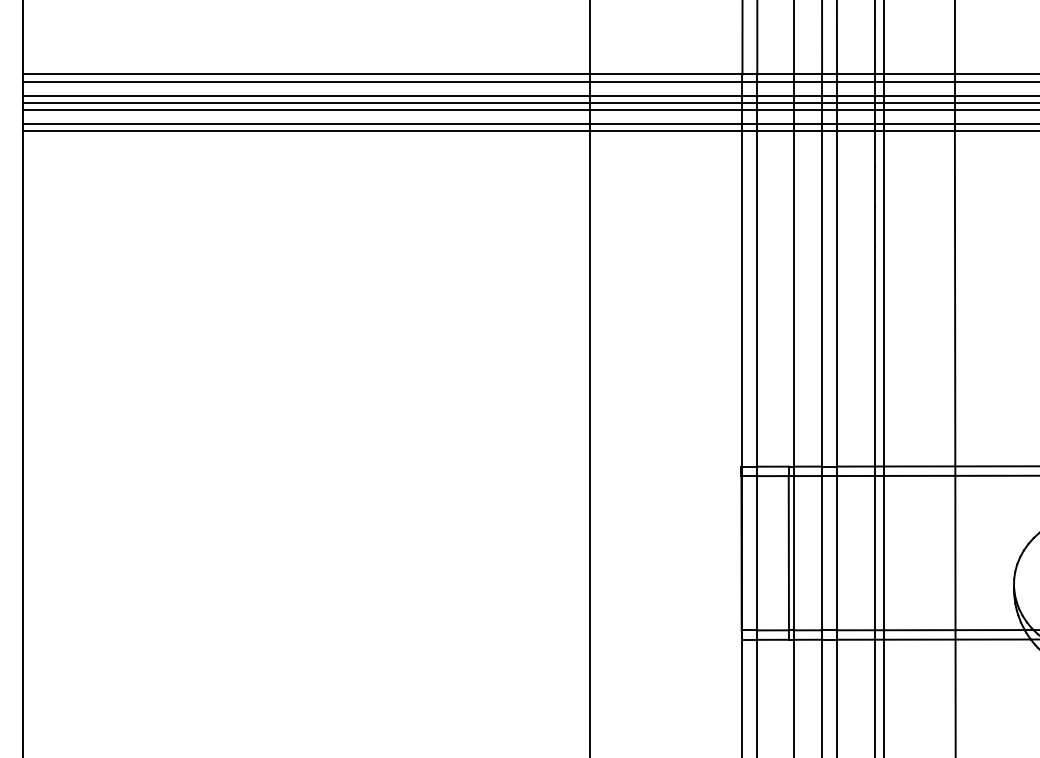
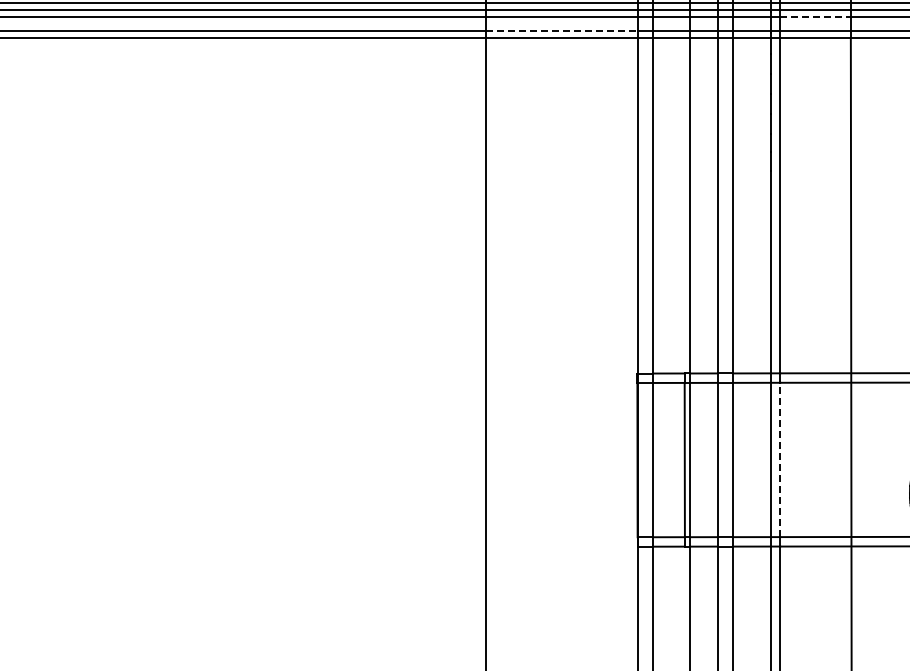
line: (920, 109) -> (816, 16), solid -> dashed
line: (666, 124) -> (562, 31), solid -> dashed
line: (884, 552) -> (780, 459), solid -> dashed

